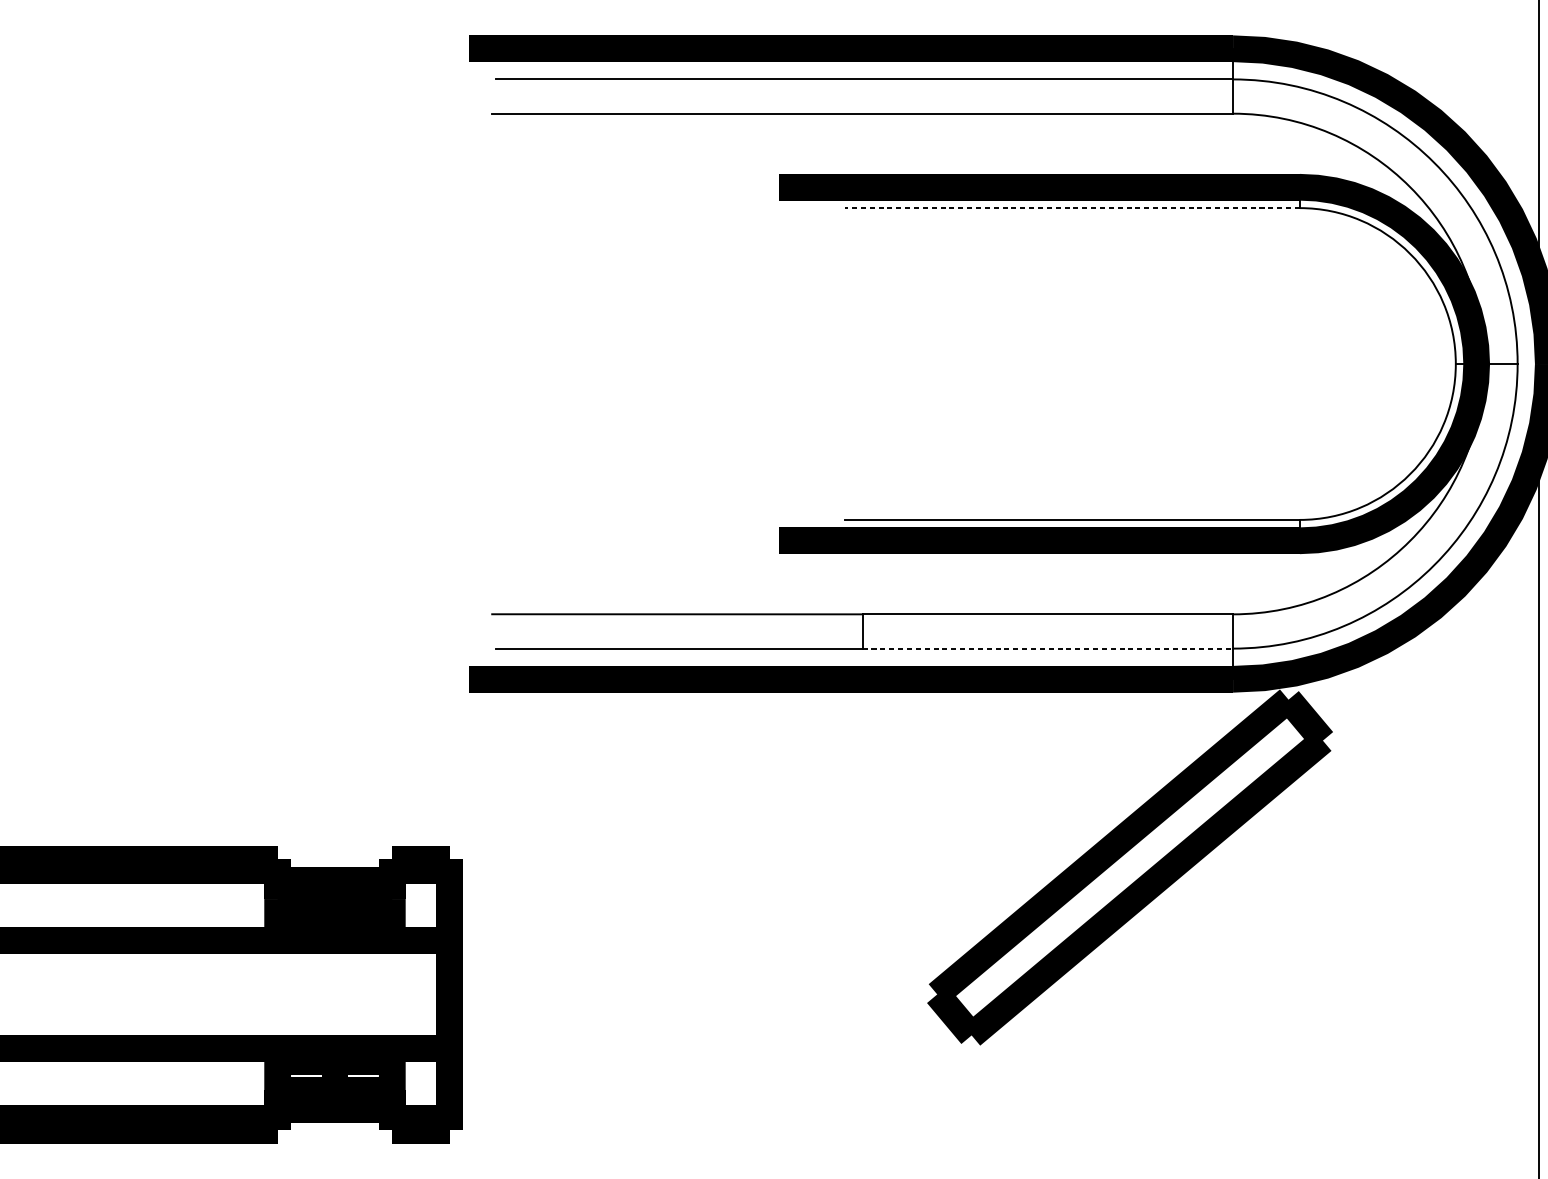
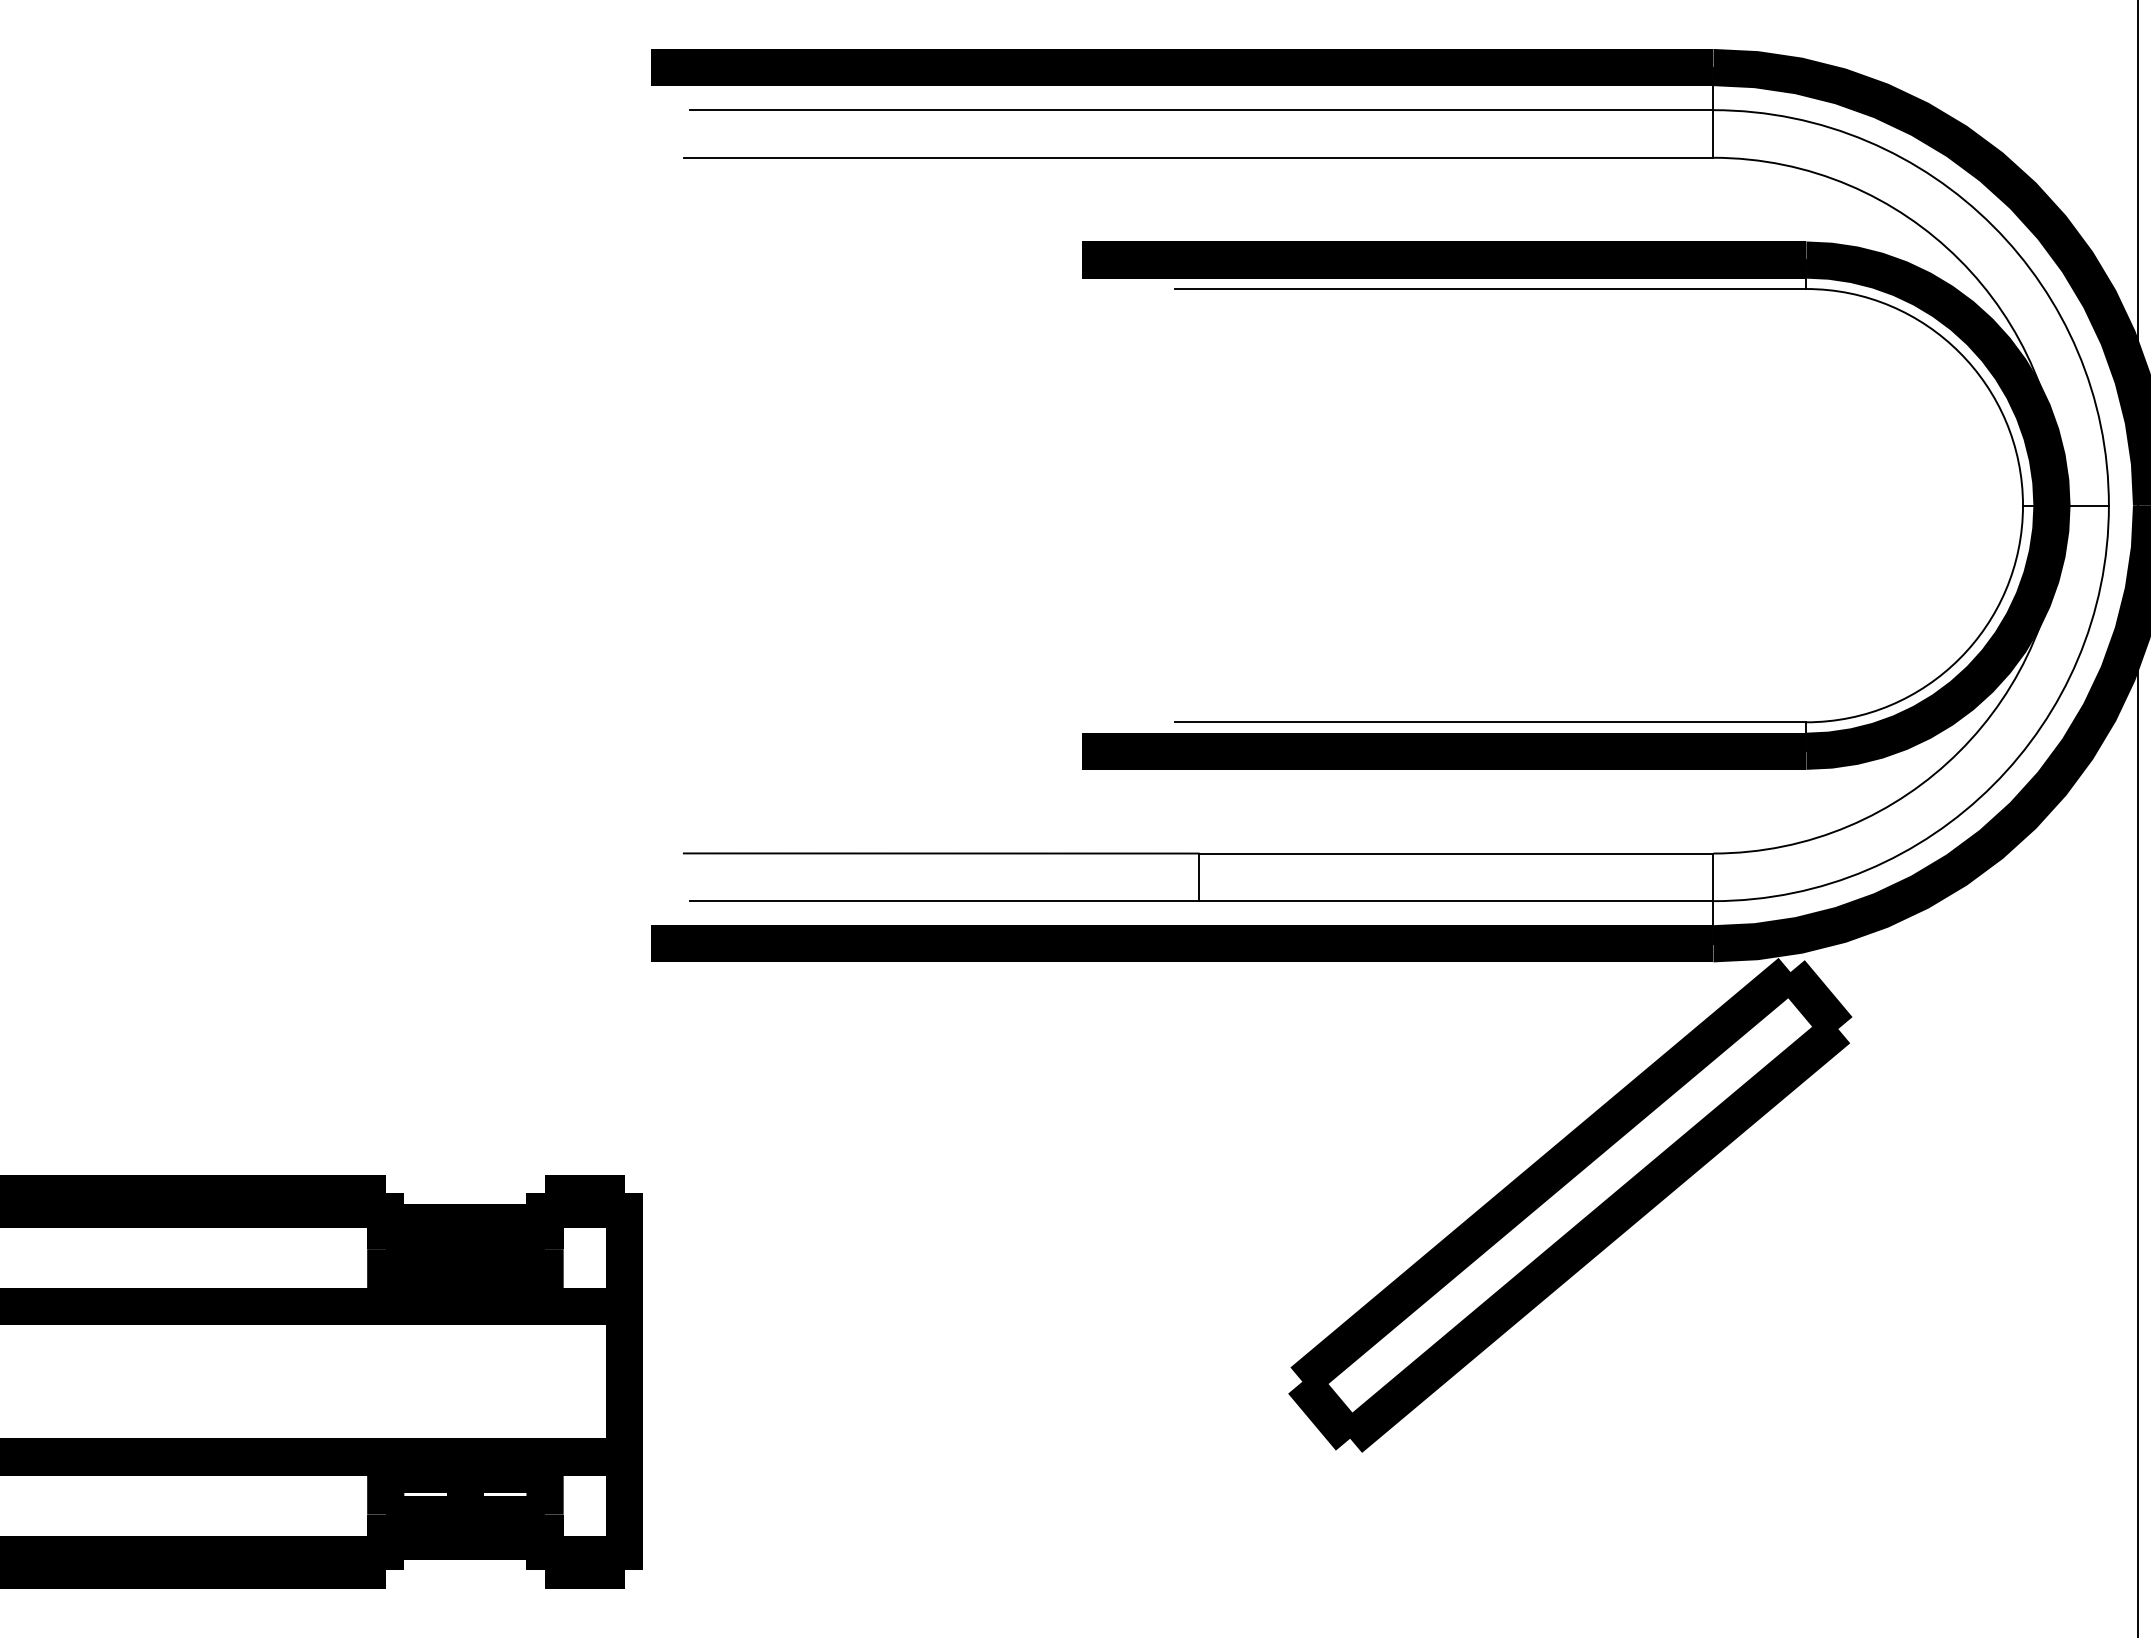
line: (1072, 208) -> (1490, 289), dashed -> solid
line: (1048, 648) -> (1456, 901), dashed -> solid

